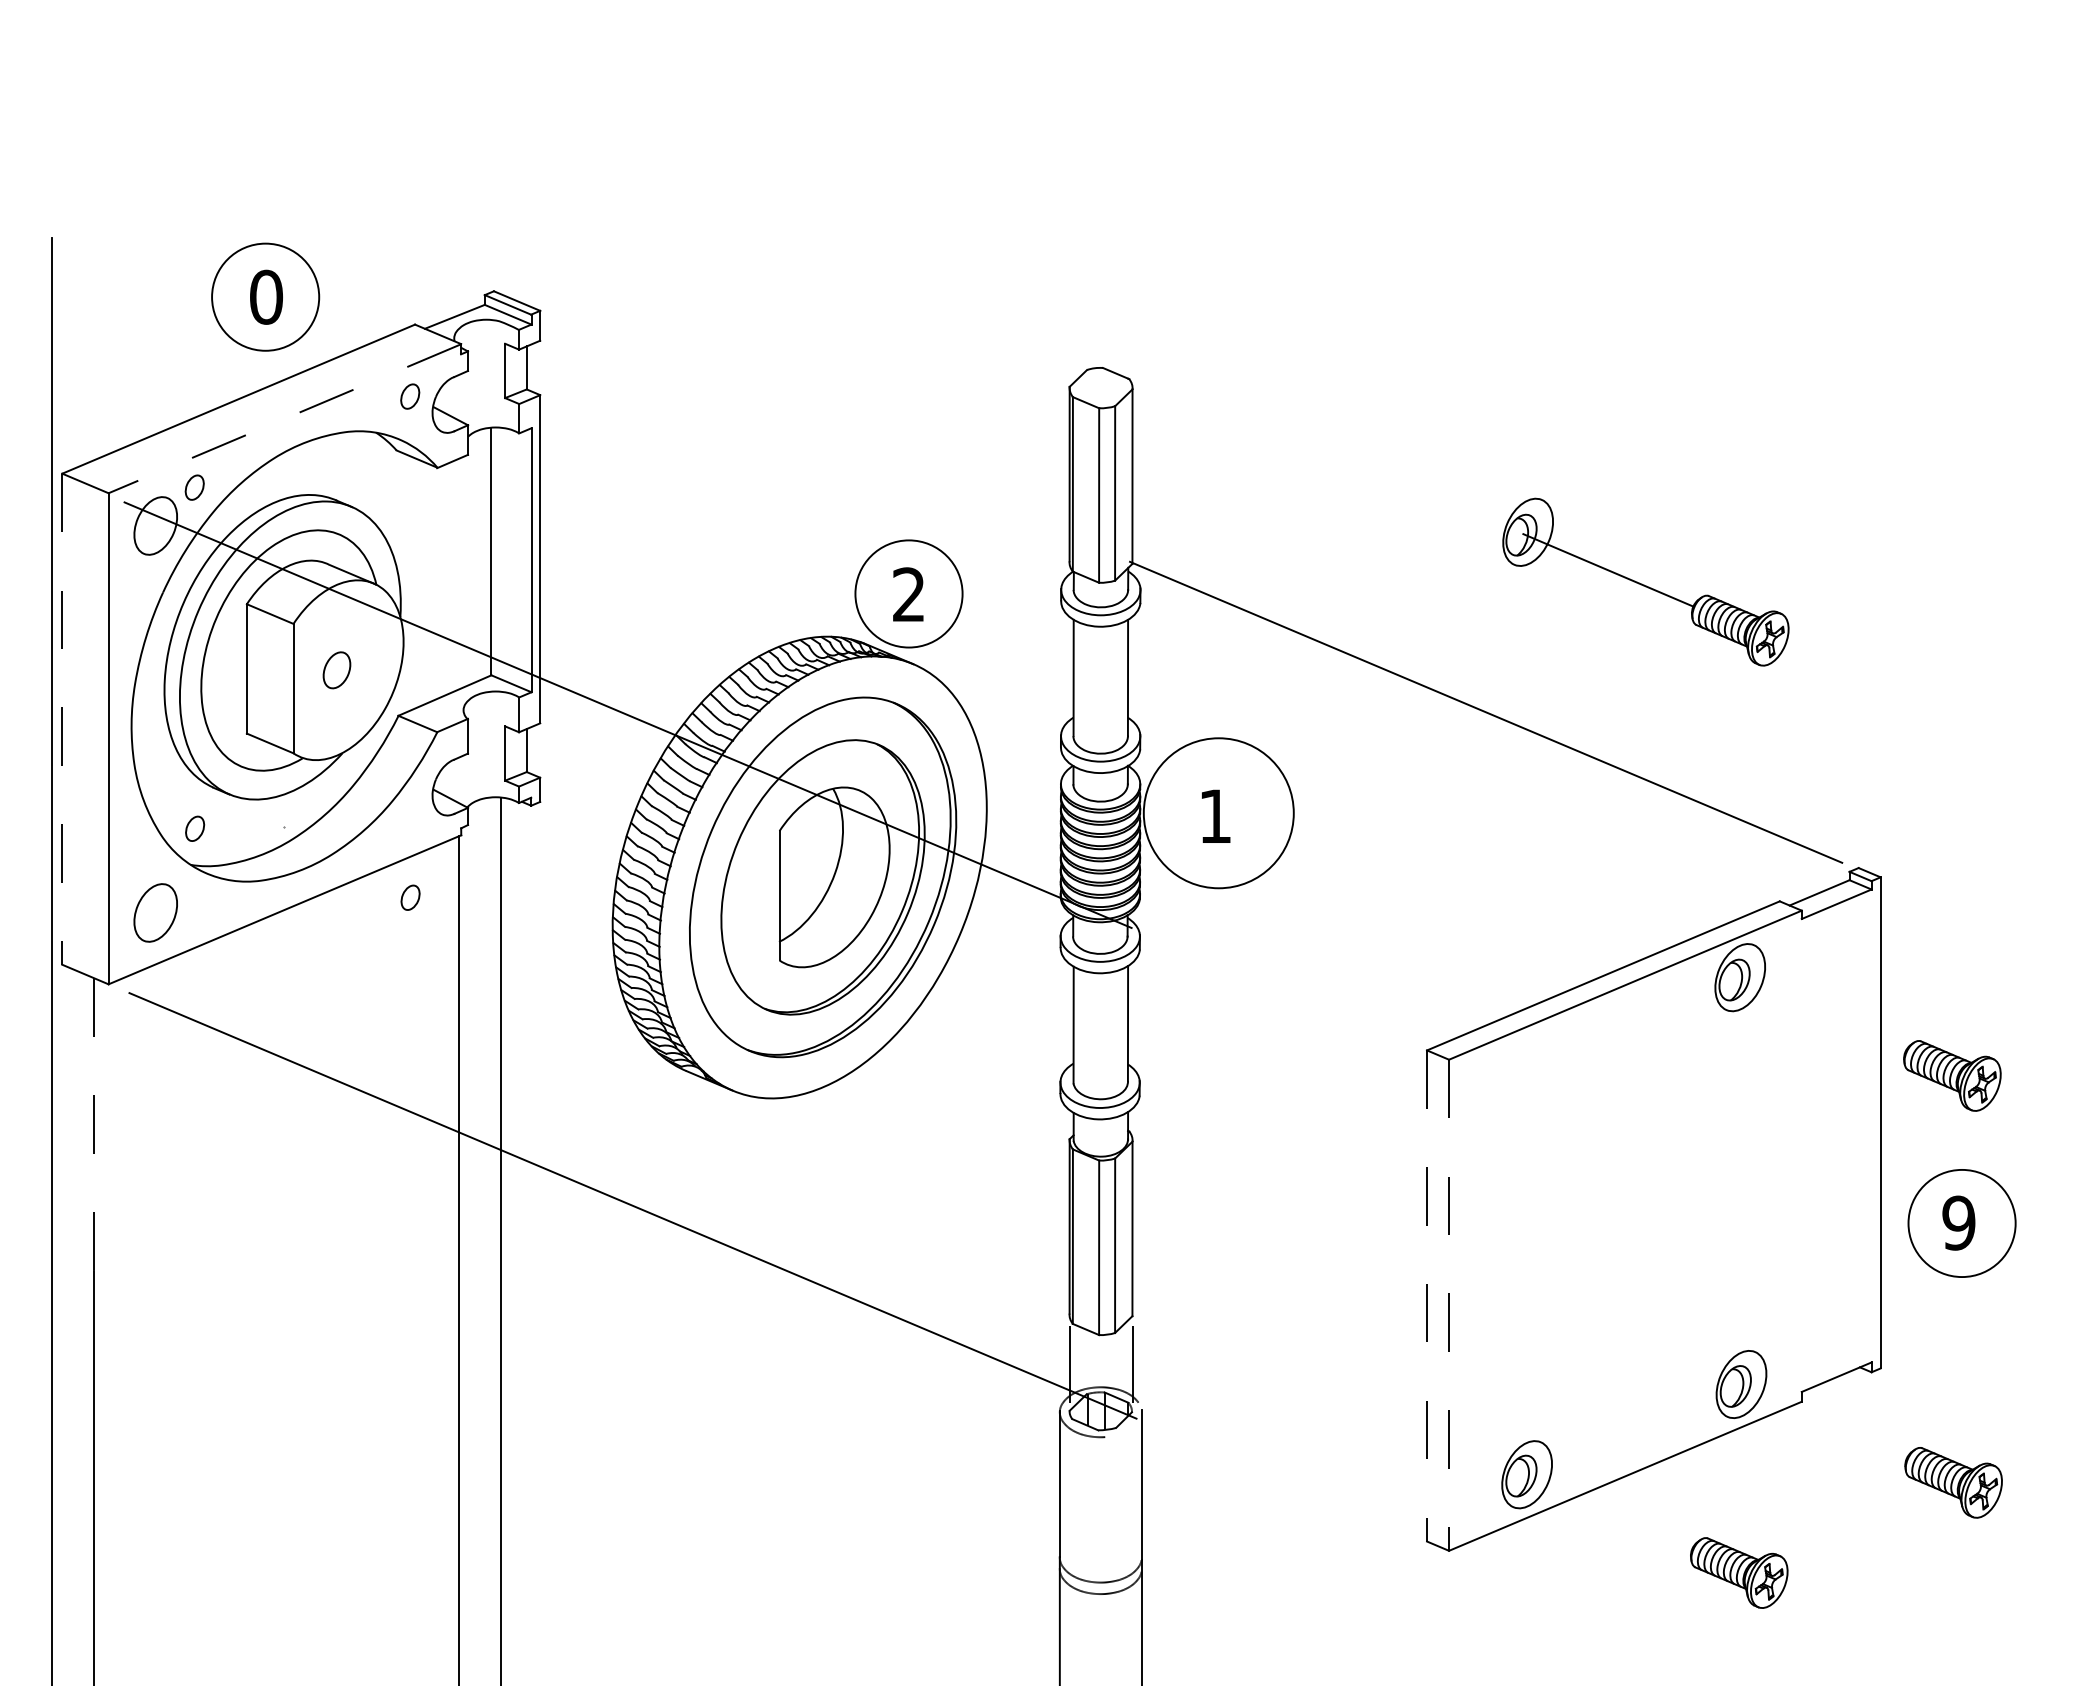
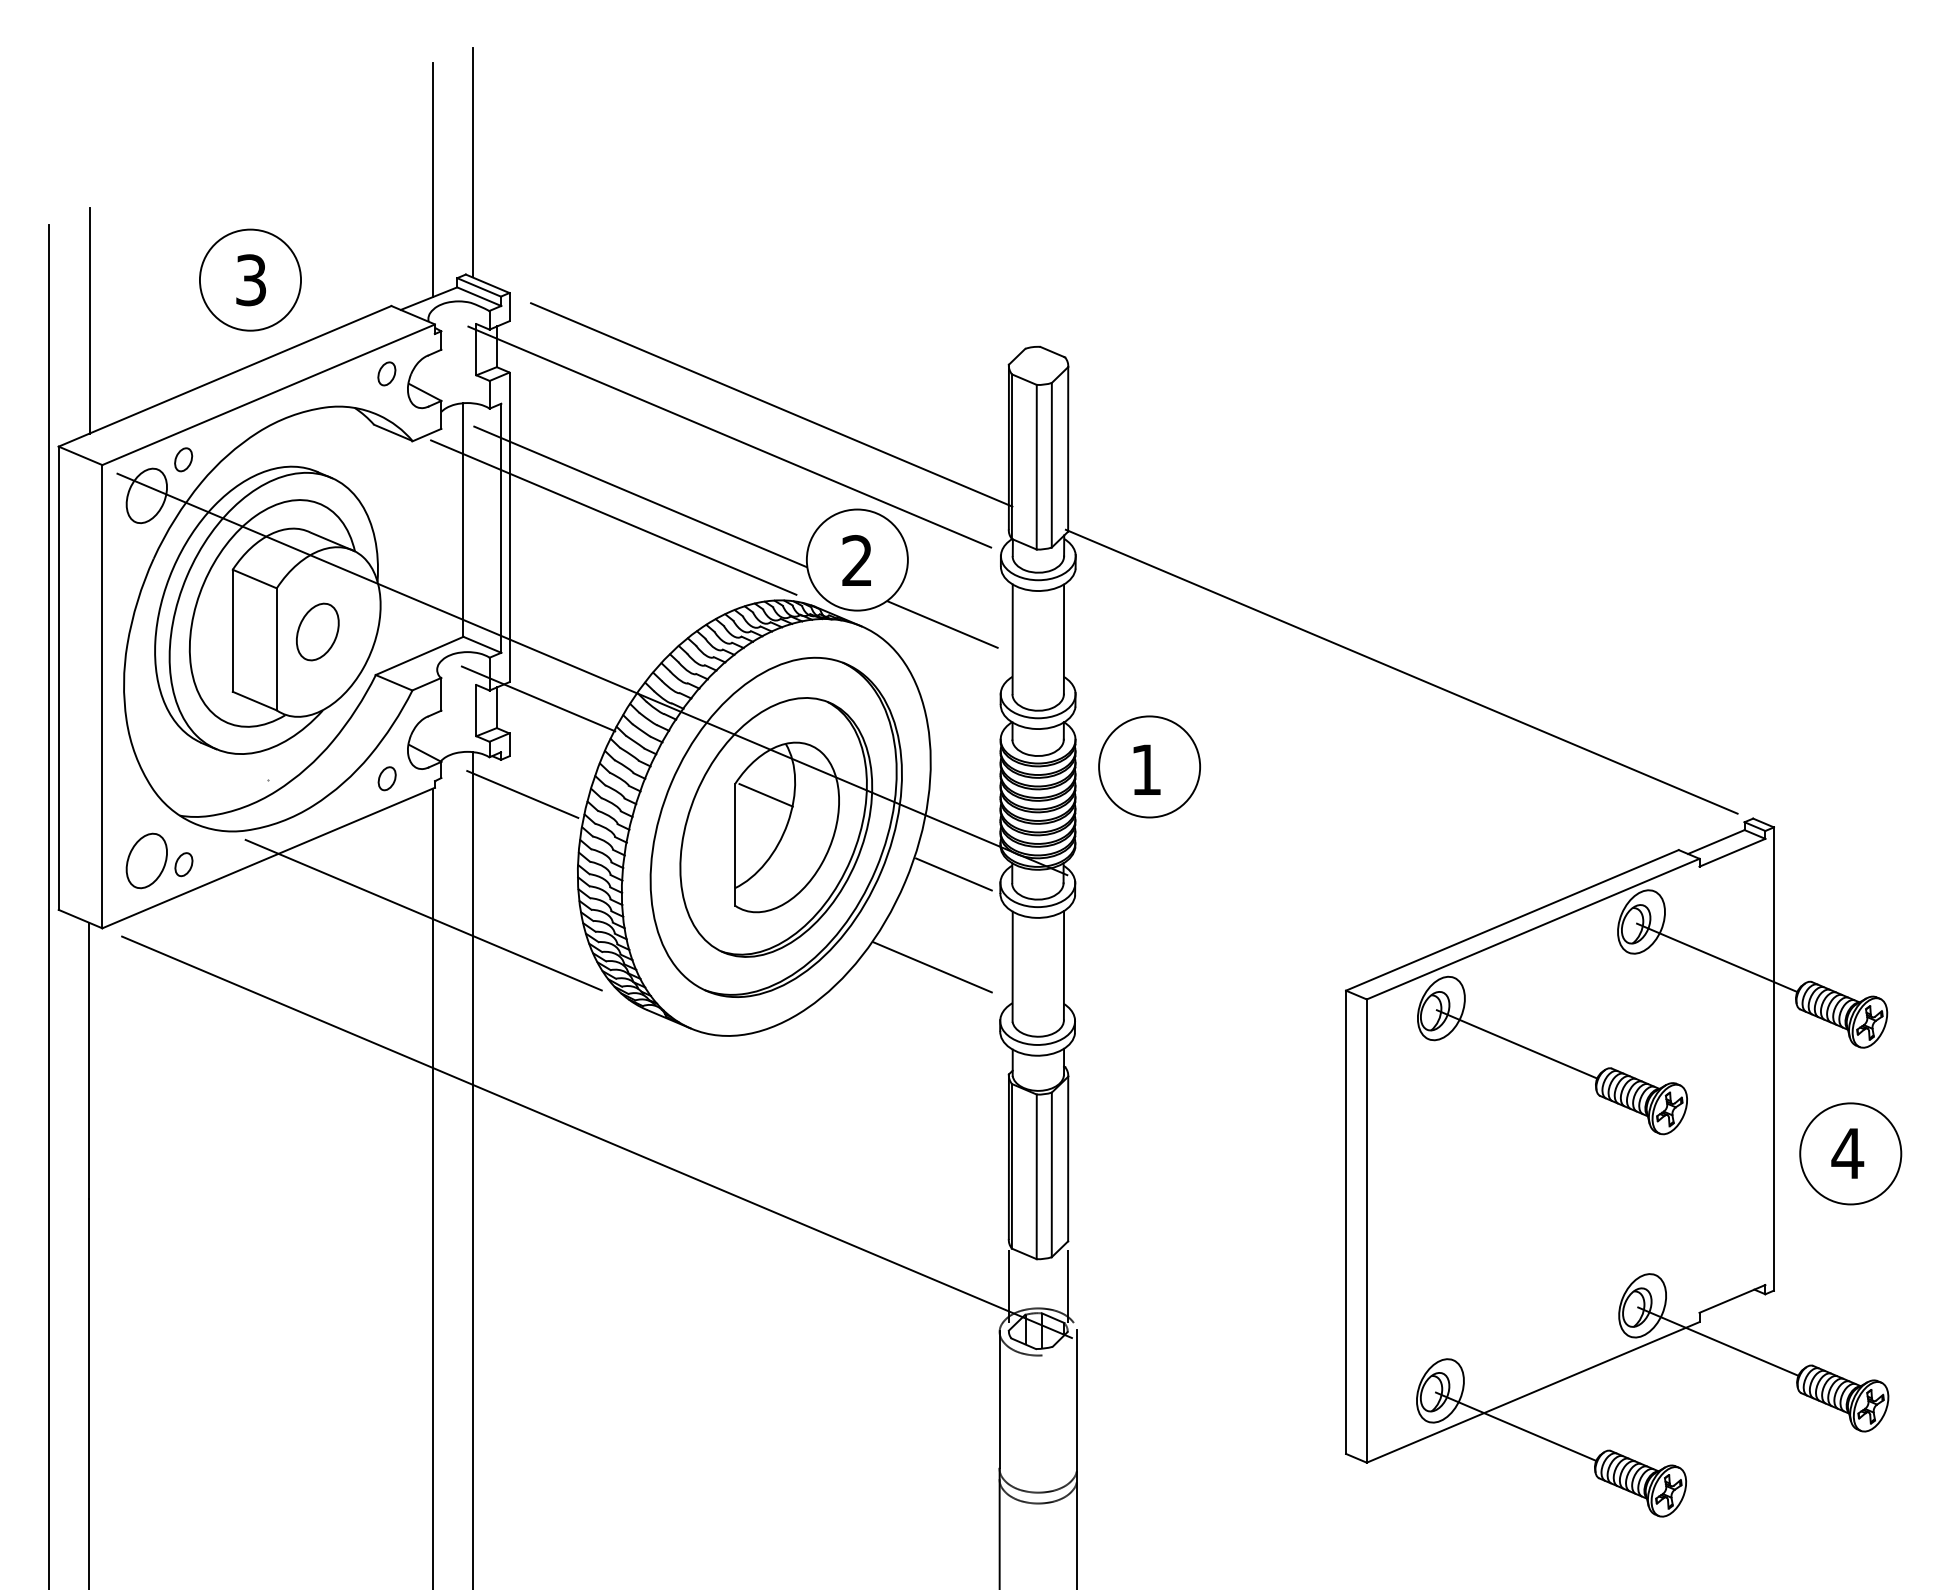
line: (501, 172) -> (472, 162), added
line: (459, 190) -> (433, 179), added
text: (266, 296) -> (251, 279), 0 -> 3
line: (95, 339) -> (89, 320), added
line: (284, 418) -> (268, 394), dashed -> solid
line: (818, 429) -> (772, 404), added
line: (773, 463) -> (729, 437), added
line: (678, 526) -> (639, 496), added
line: (650, 548) -> (613, 517), added
part: (1645, 581) -> (1552, 1054), moved
line: (999, 662) -> (942, 624), added
part: (336, 670) -> (317, 632), size x1.67
line: (62, 719) -> (58, 678), dashed -> solid
line: (570, 740) -> (538, 698), added
circle: (1218, 812) -> (1149, 766), size x0.71
part: (195, 828) -> (184, 864), moved
line: (554, 842) -> (522, 794), added
line: (812, 843) -> (766, 795), added
part: (410, 897) -> (387, 778), moved
line: (1011, 926) -> (954, 873), added
line: (449, 970) -> (423, 915), added
line: (1819, 1015) -> (1716, 957), added
line: (988, 1025) -> (932, 967), added
line: (94, 1125) -> (89, 1061), dashed -> solid
text: (1958, 1222) -> (1847, 1152), 9 -> 4
line: (1427, 1295) -> (1346, 1221), dashed -> solid
line: (1449, 1305) -> (1367, 1231), dashed -> solid
line: (1820, 1421) -> (1717, 1340), added
line: (1606, 1512) -> (1515, 1426), added

